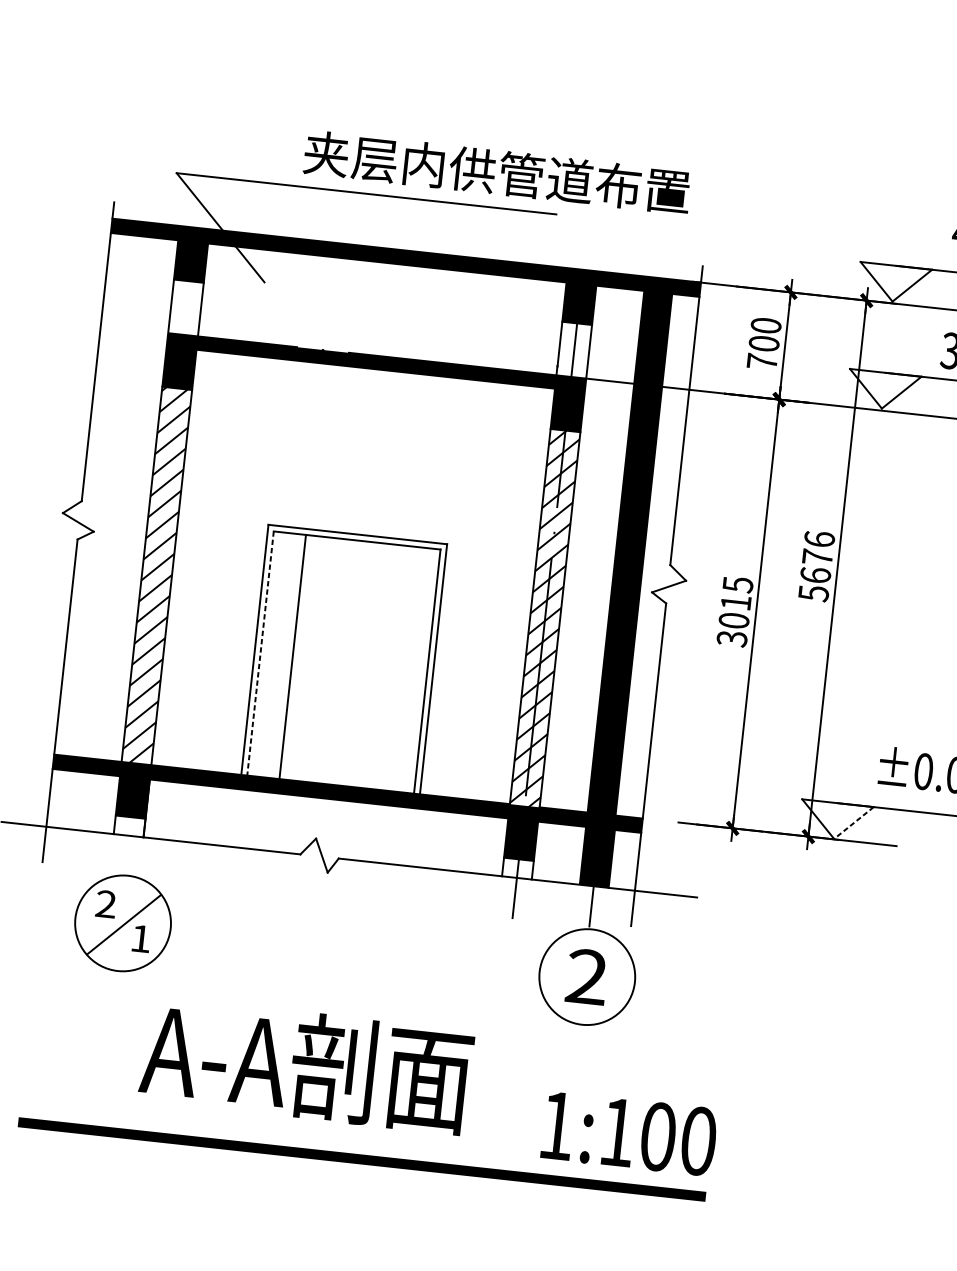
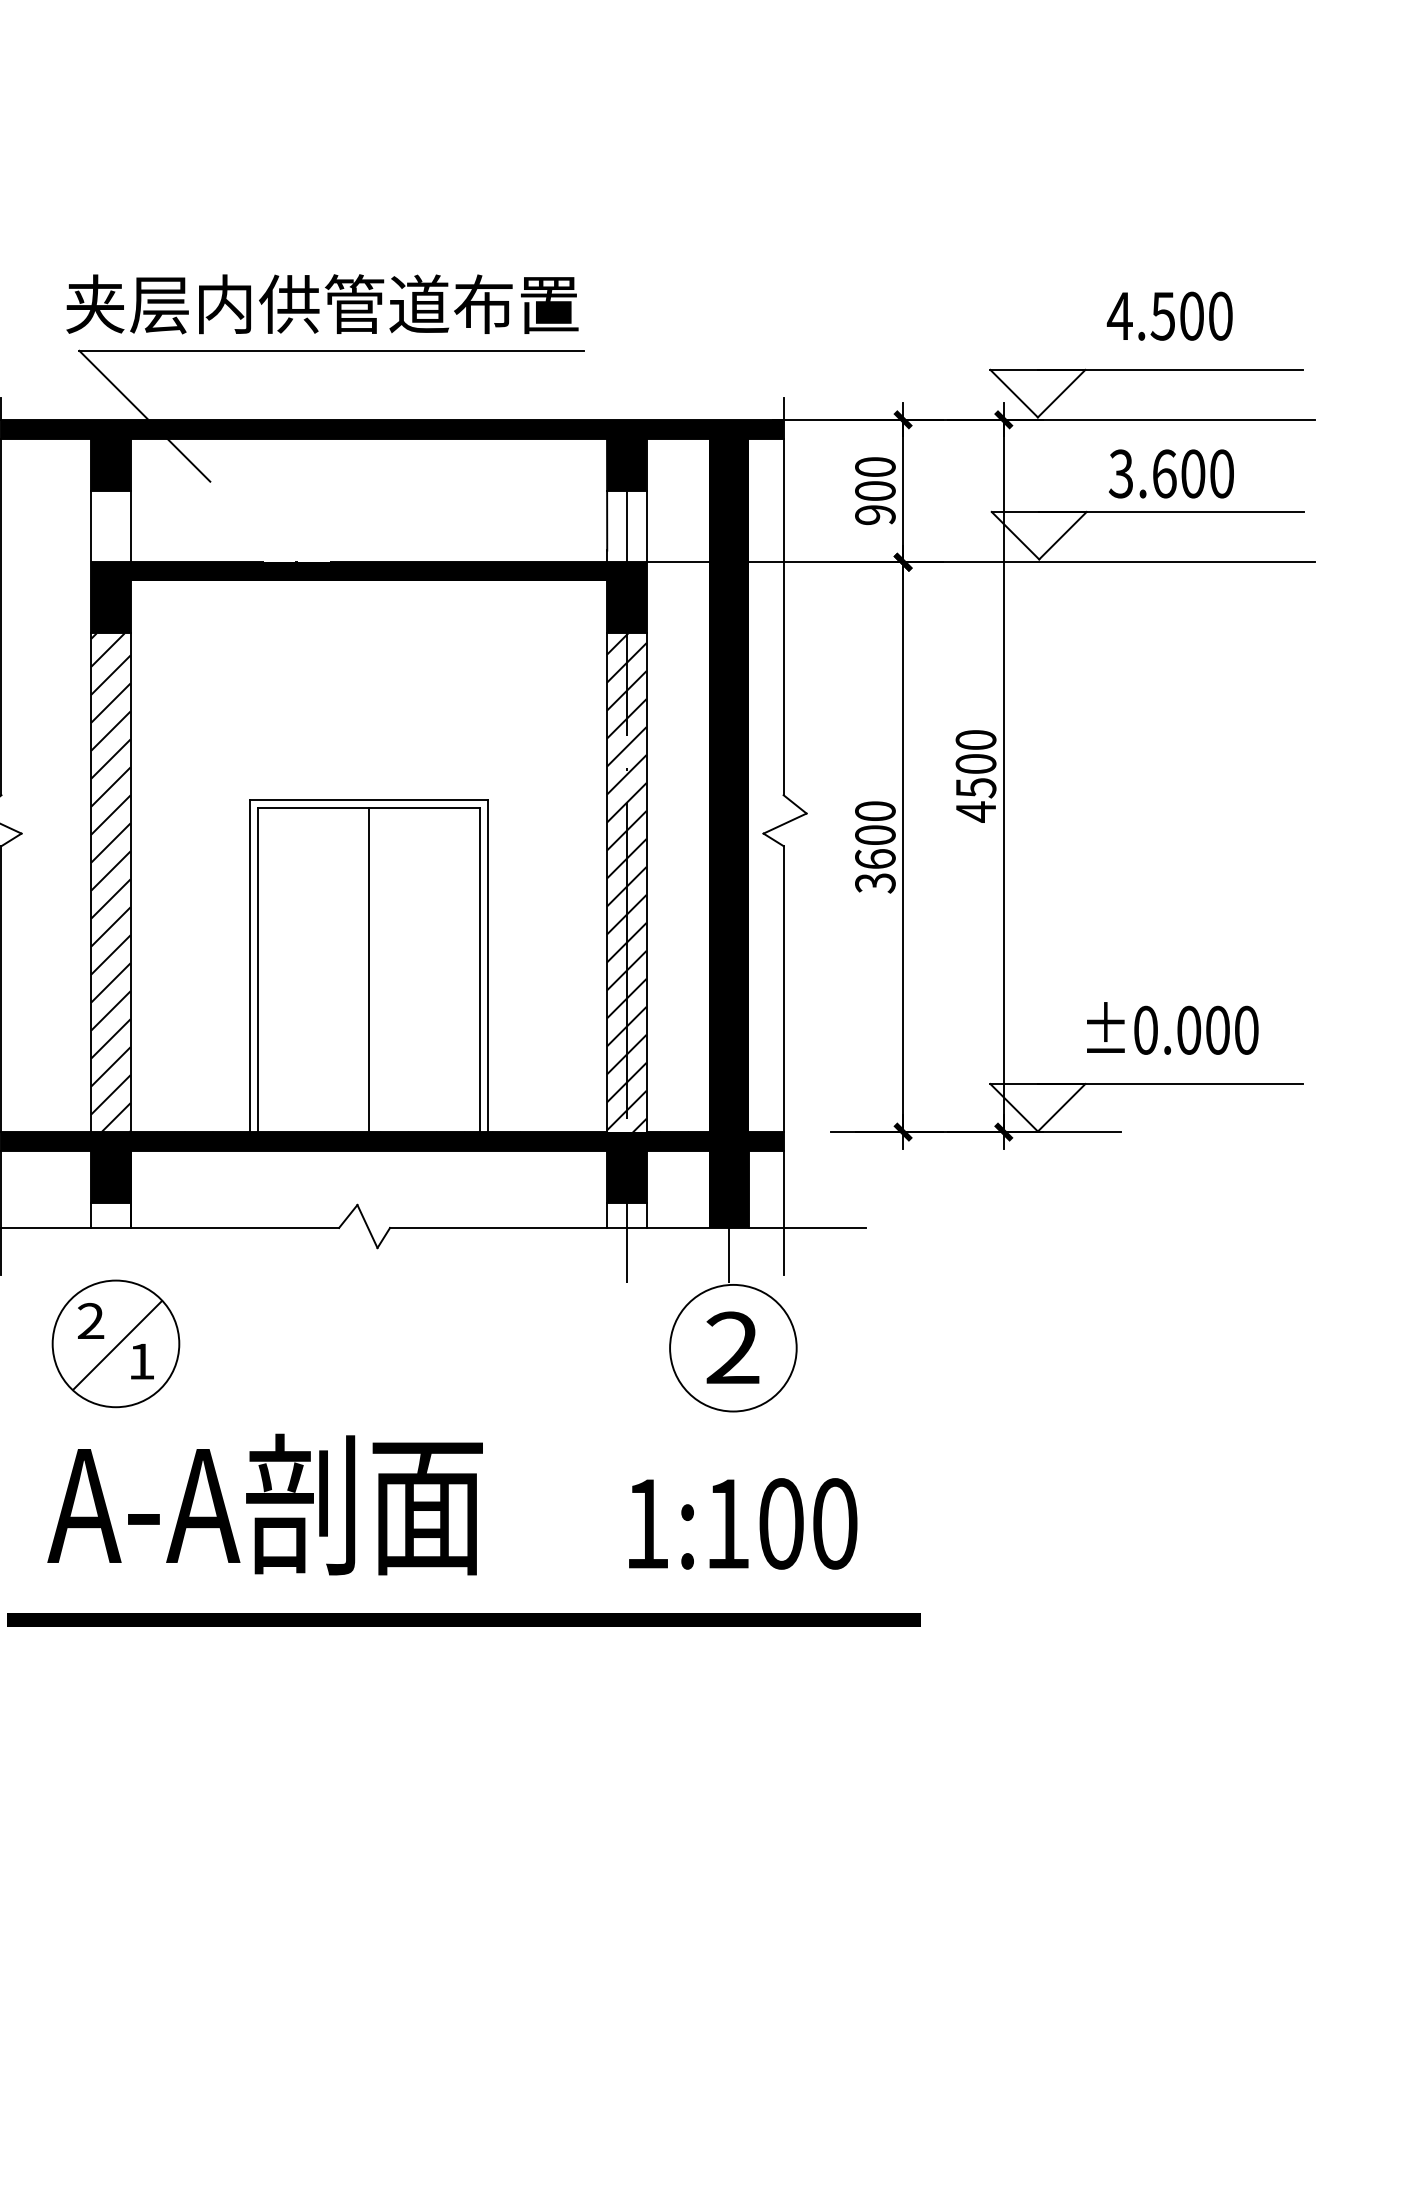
text: (497, 172) -> (322, 304), moved
text: (762, 362) -> (875, 515), 700 -> 900
text: (816, 566) -> (975, 776), 5676 -> 4500
text: (736, 602) -> (875, 834), 3015 -> 3600
line: (260, 654) -> (258, 970), dashed -> solid
line: (292, 656) -> (368, 969), moved
line: (853, 822) -> (1061, 1107), dashed -> solid
text: (305, 1065) -> (264, 1504), moved
text: (629, 1133) -> (743, 1523), moved

